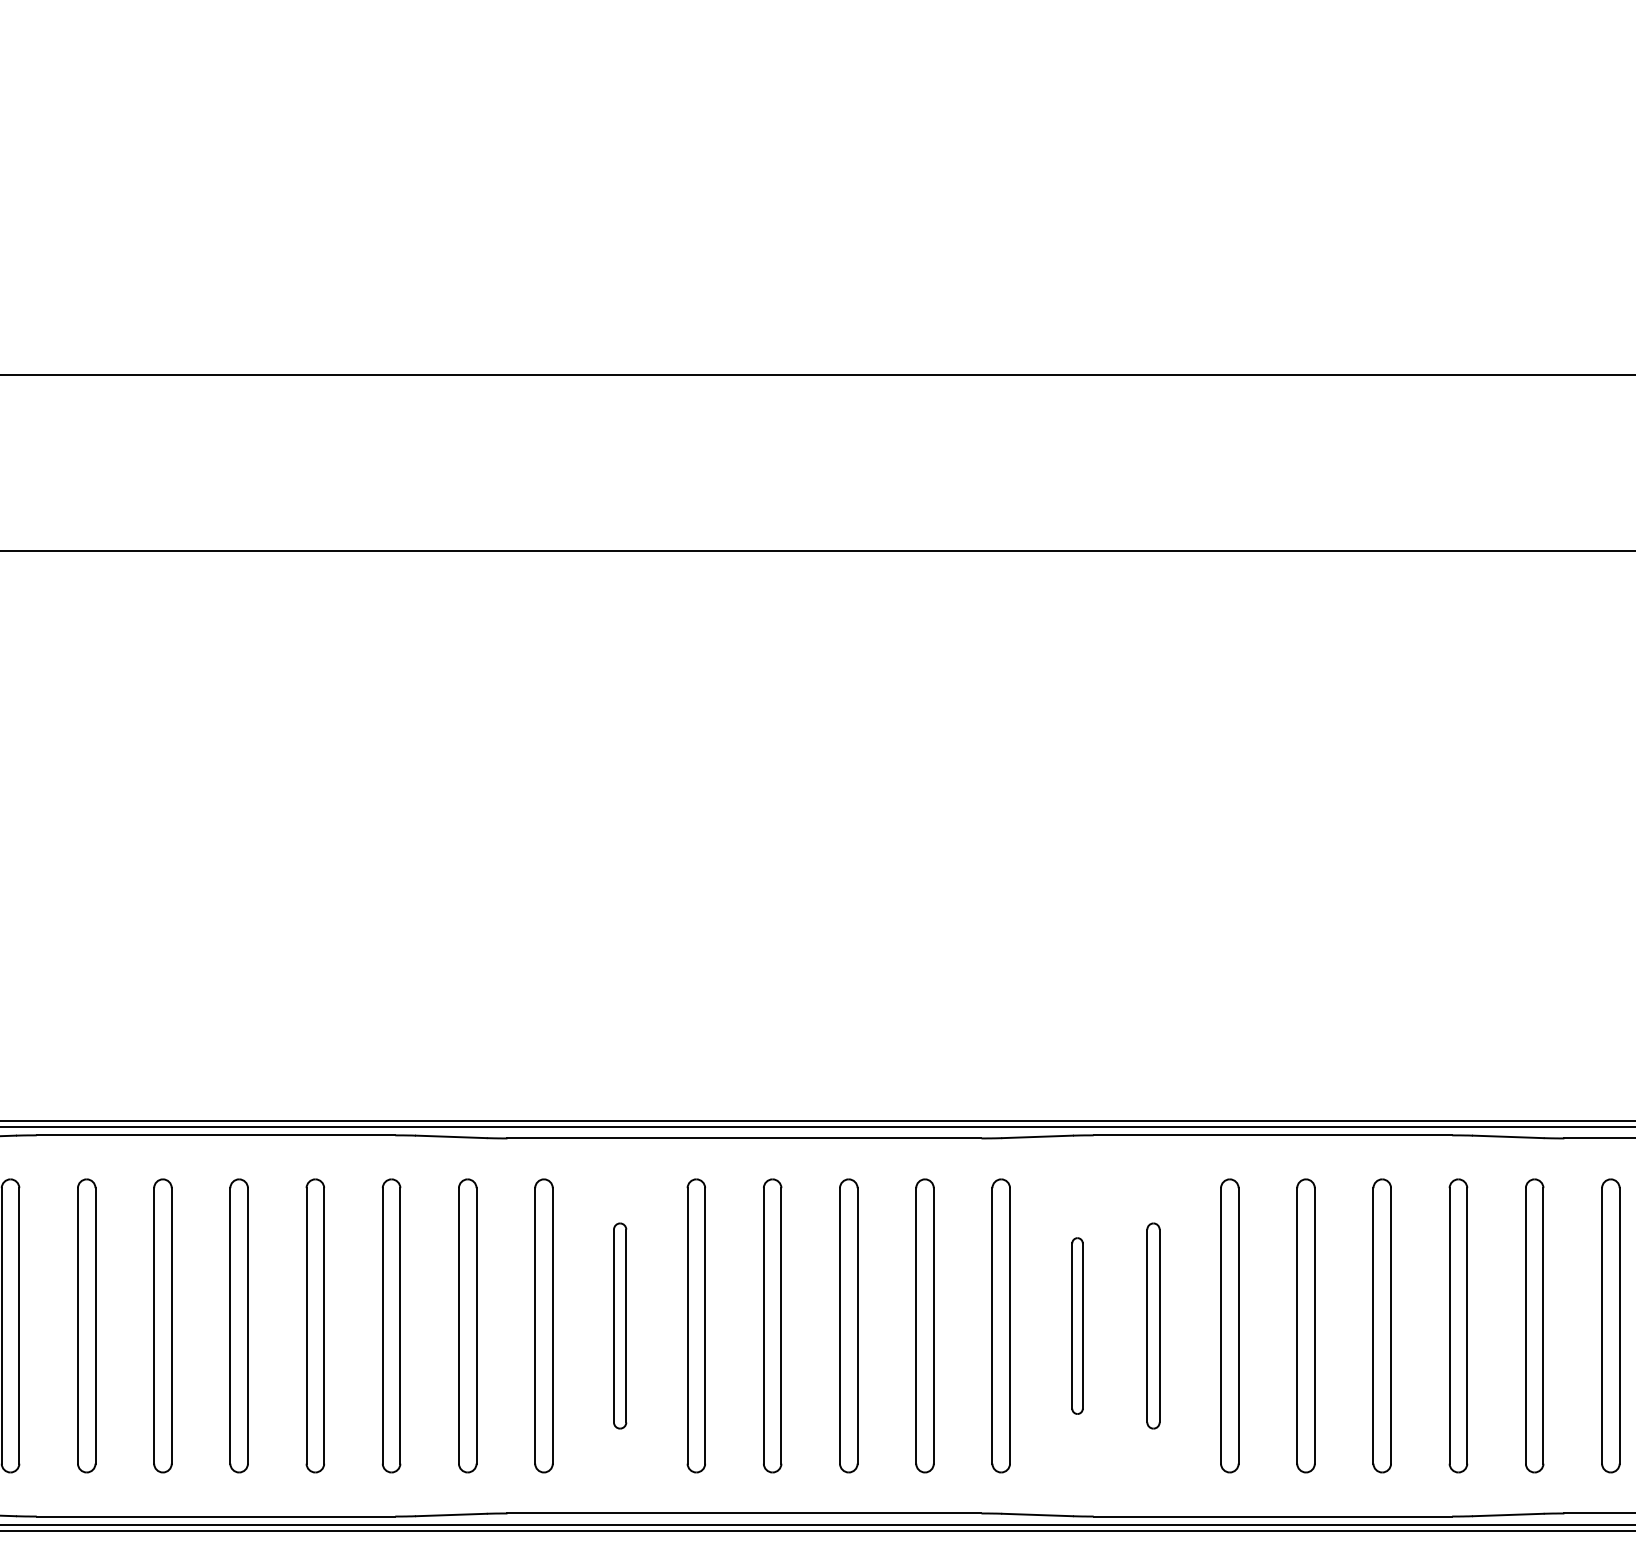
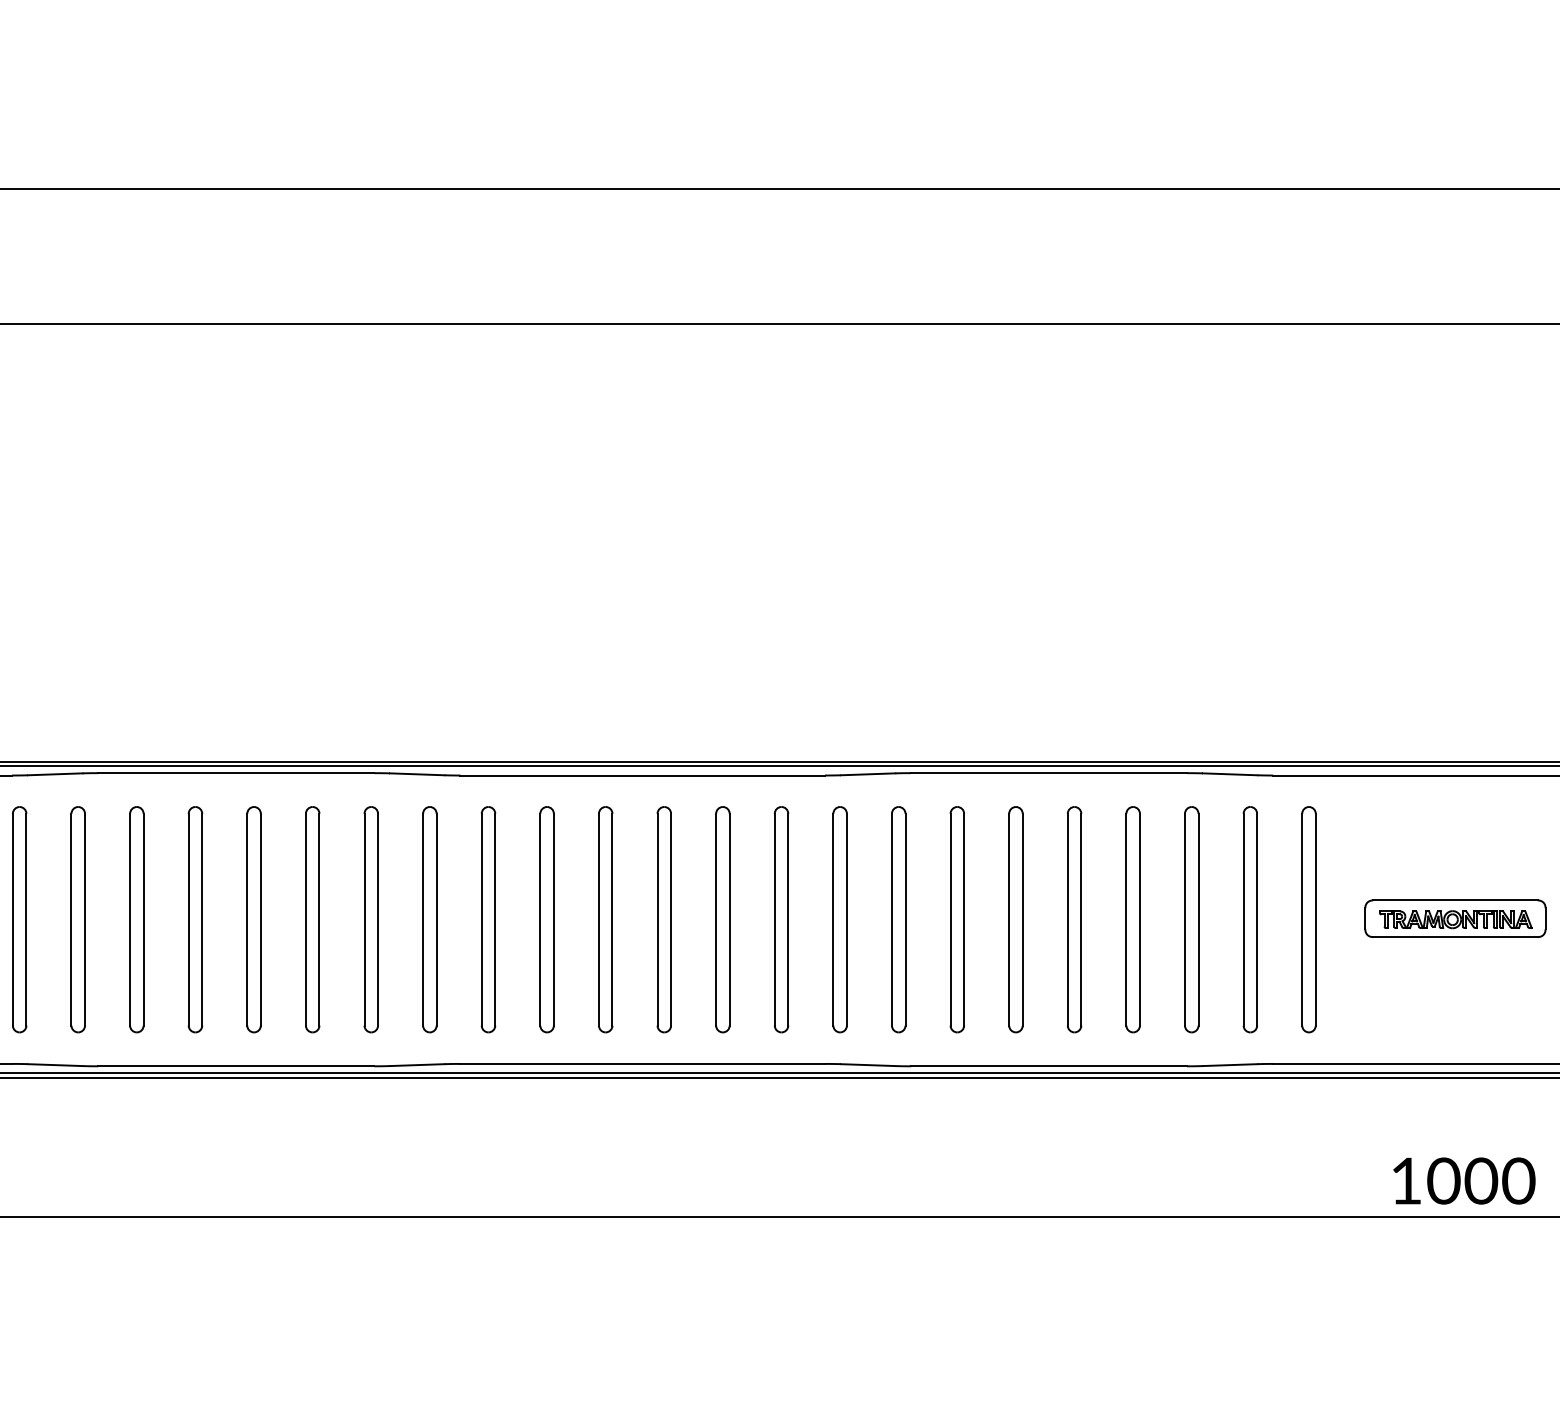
part: (619, 1325) -> (546, 919), size x1.43
part: (1077, 1325) -> (898, 919), size x1.67
part: (1152, 1325) -> (956, 919), size x1.43

